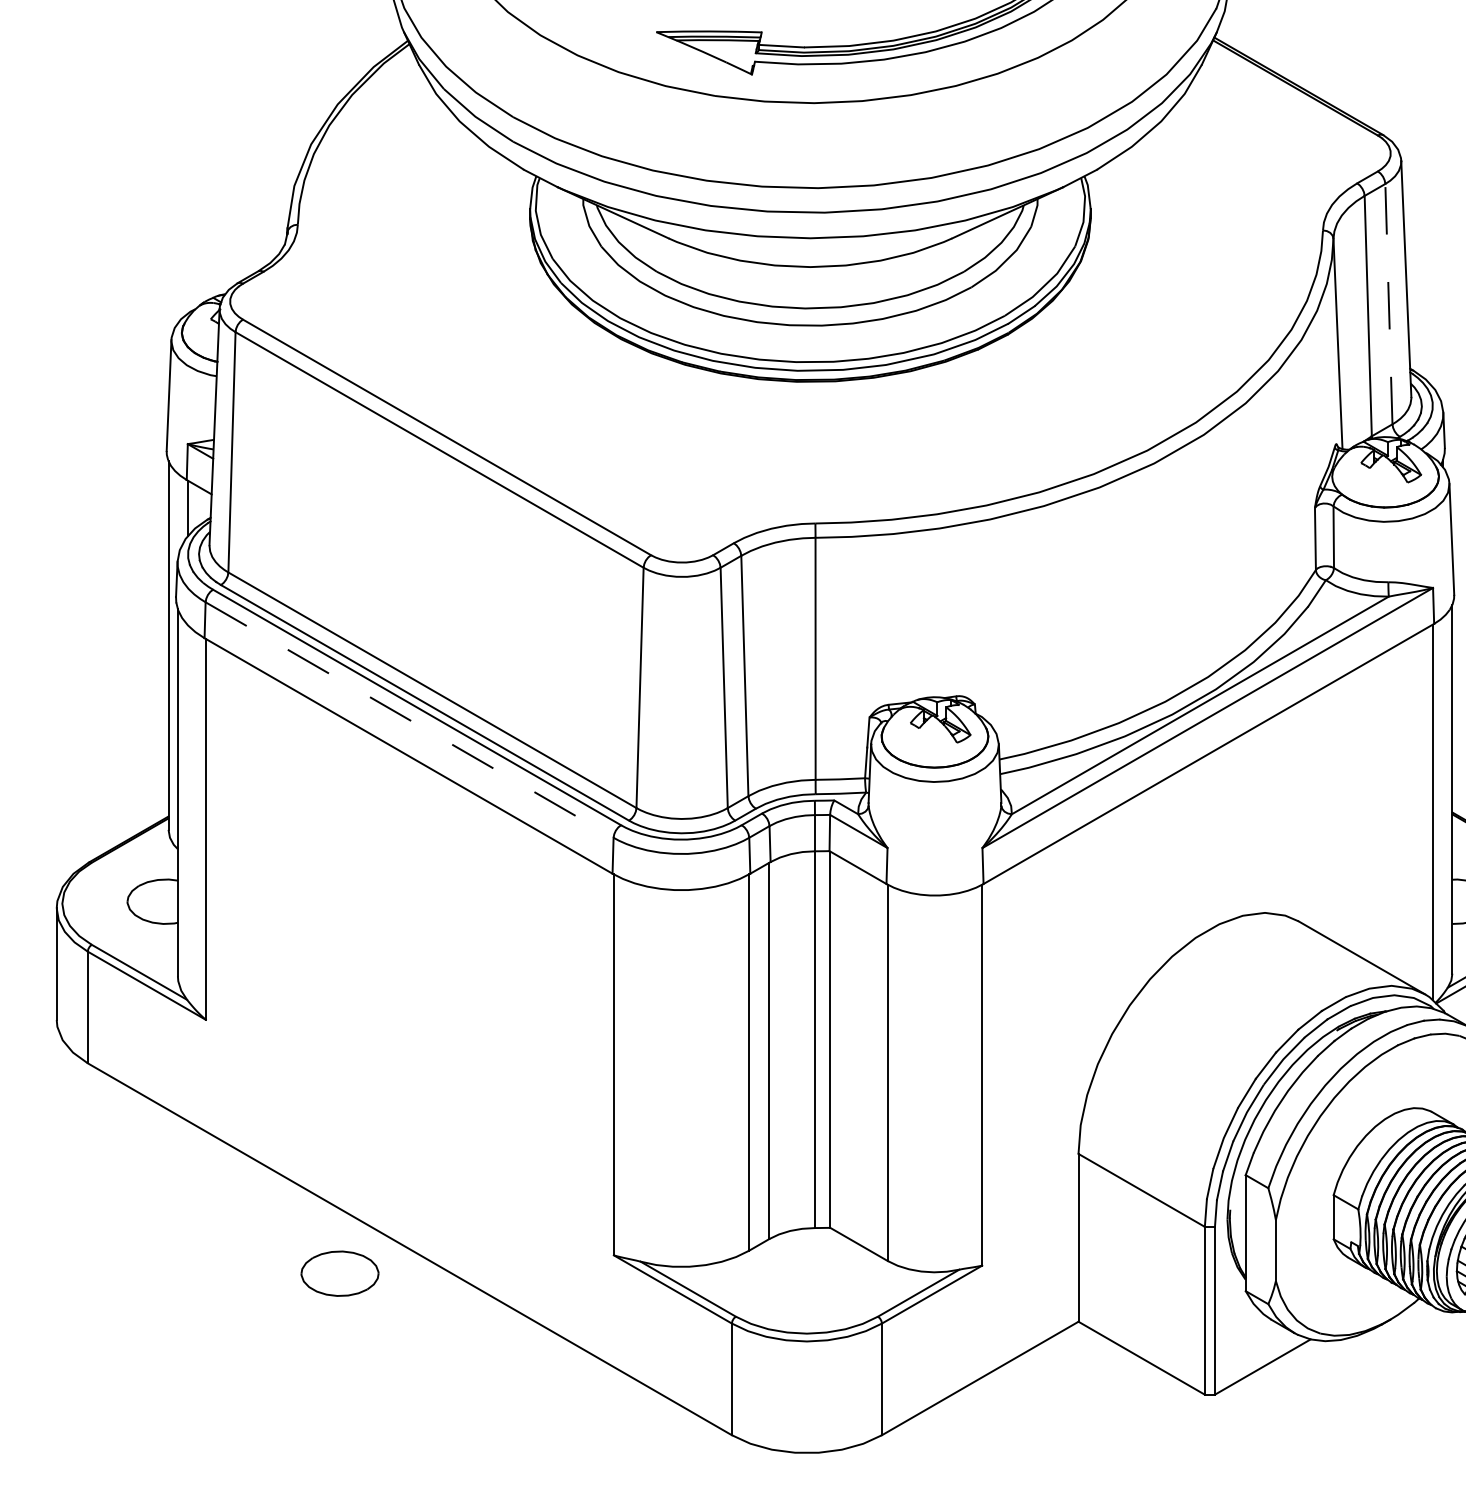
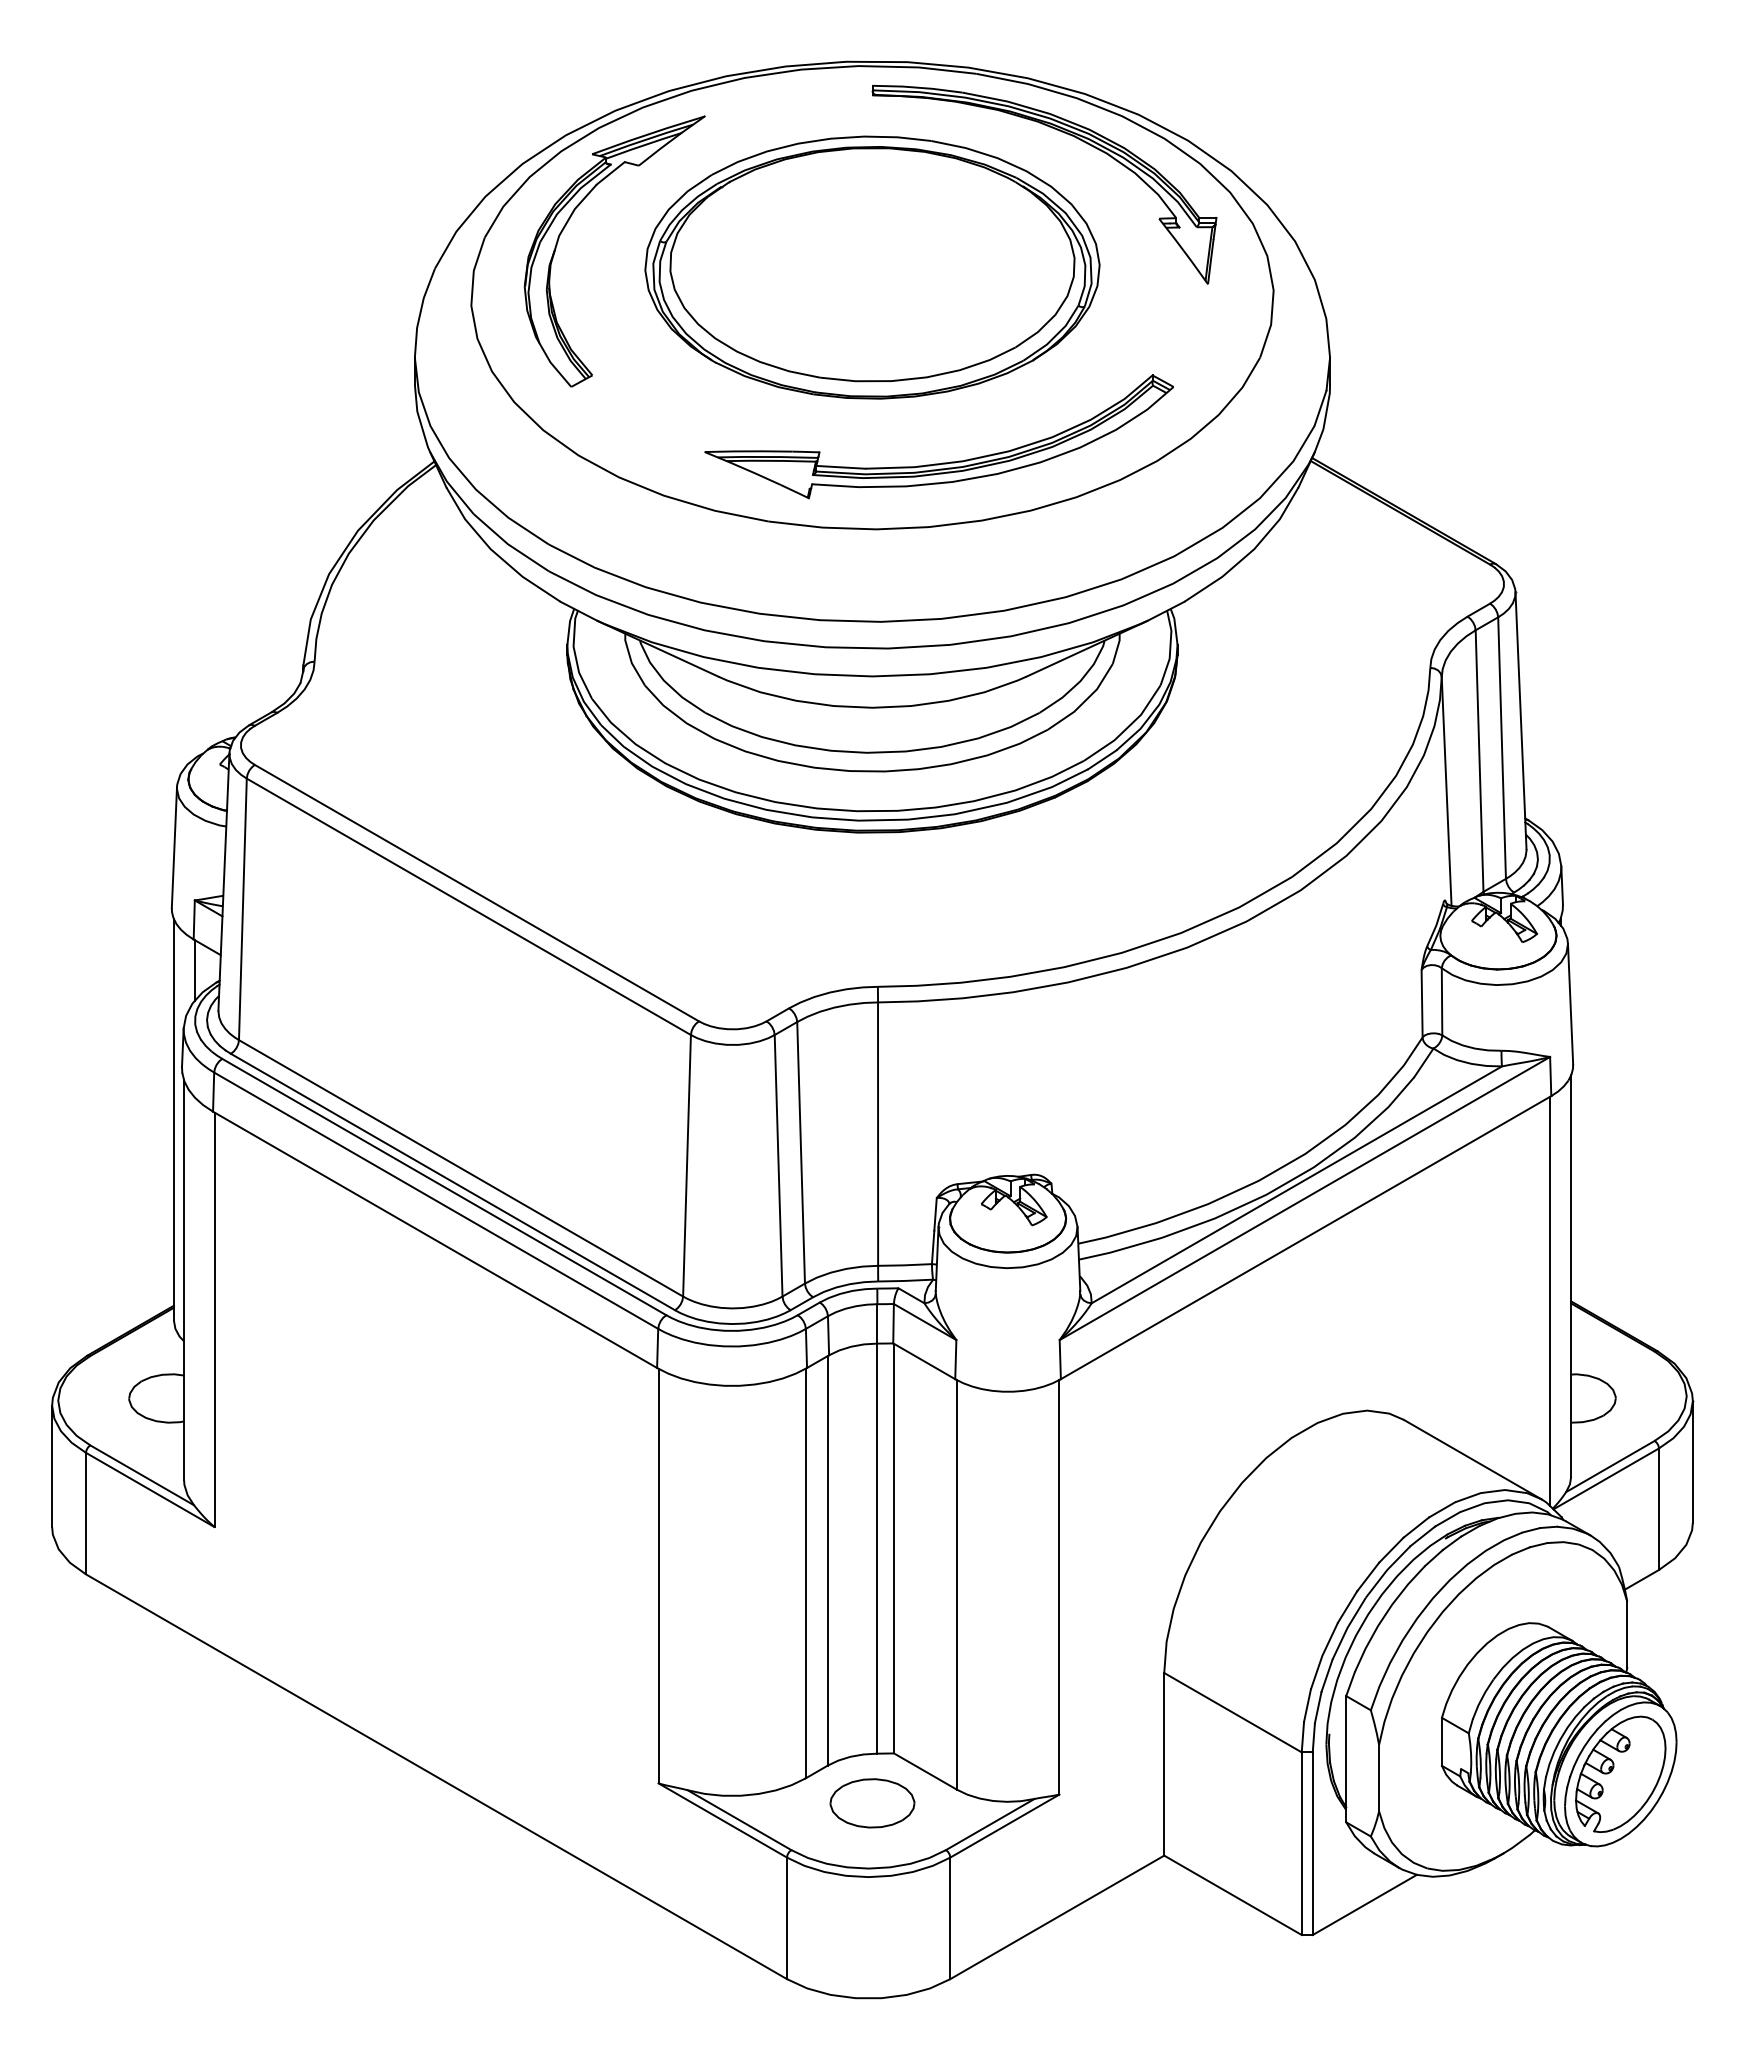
line: (1389, 304) -> (1502, 748), dashed -> solid
line: (409, 719) -> (436, 1200), dashed -> solid
part: (340, 1273) -> (872, 1803), moved

